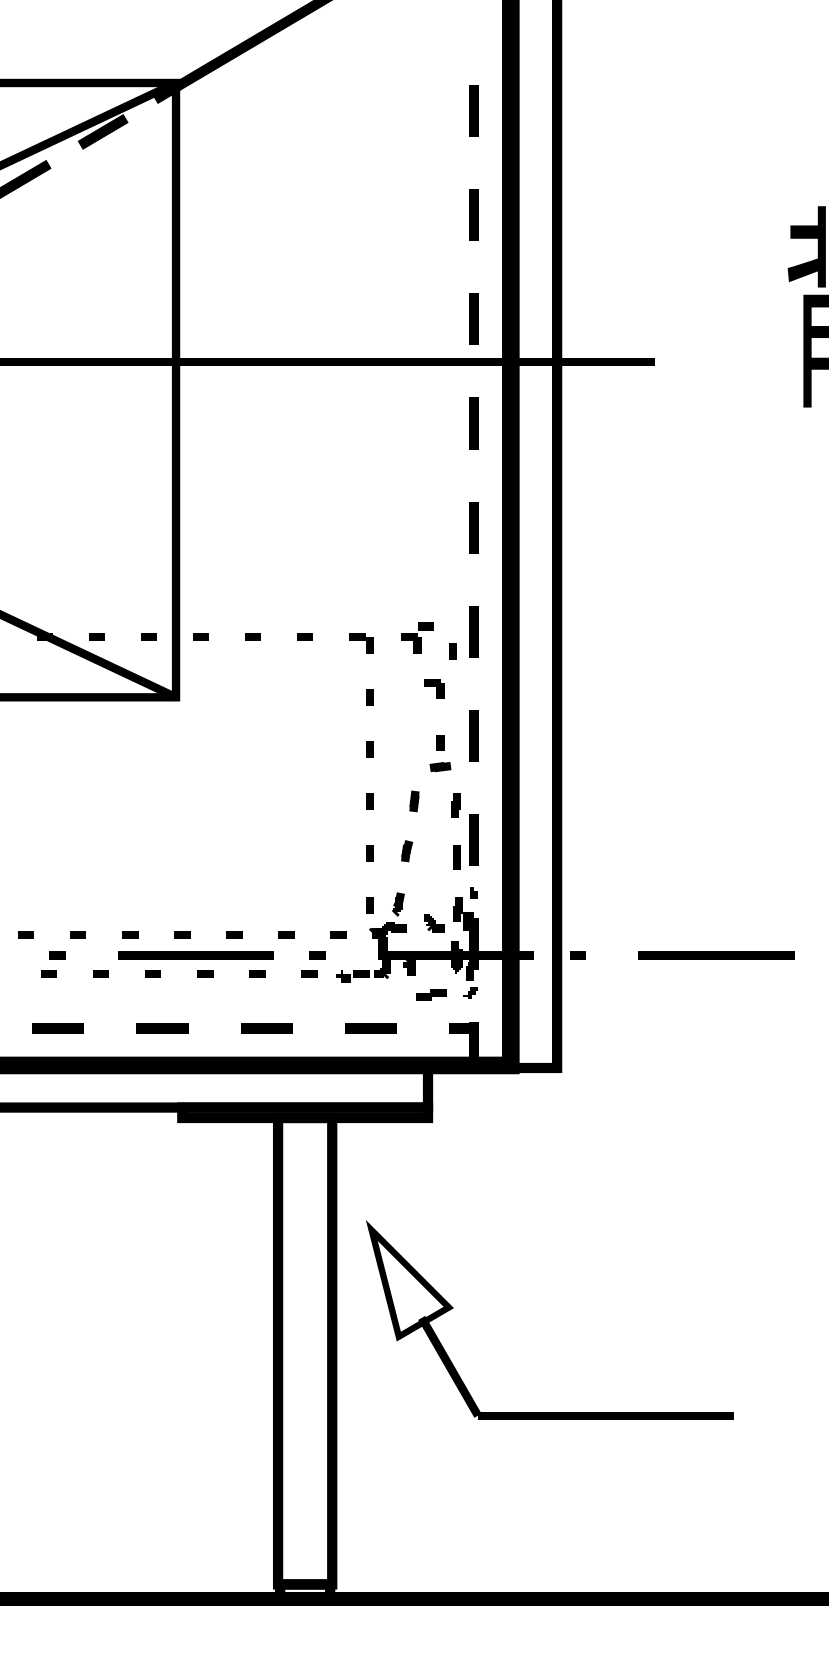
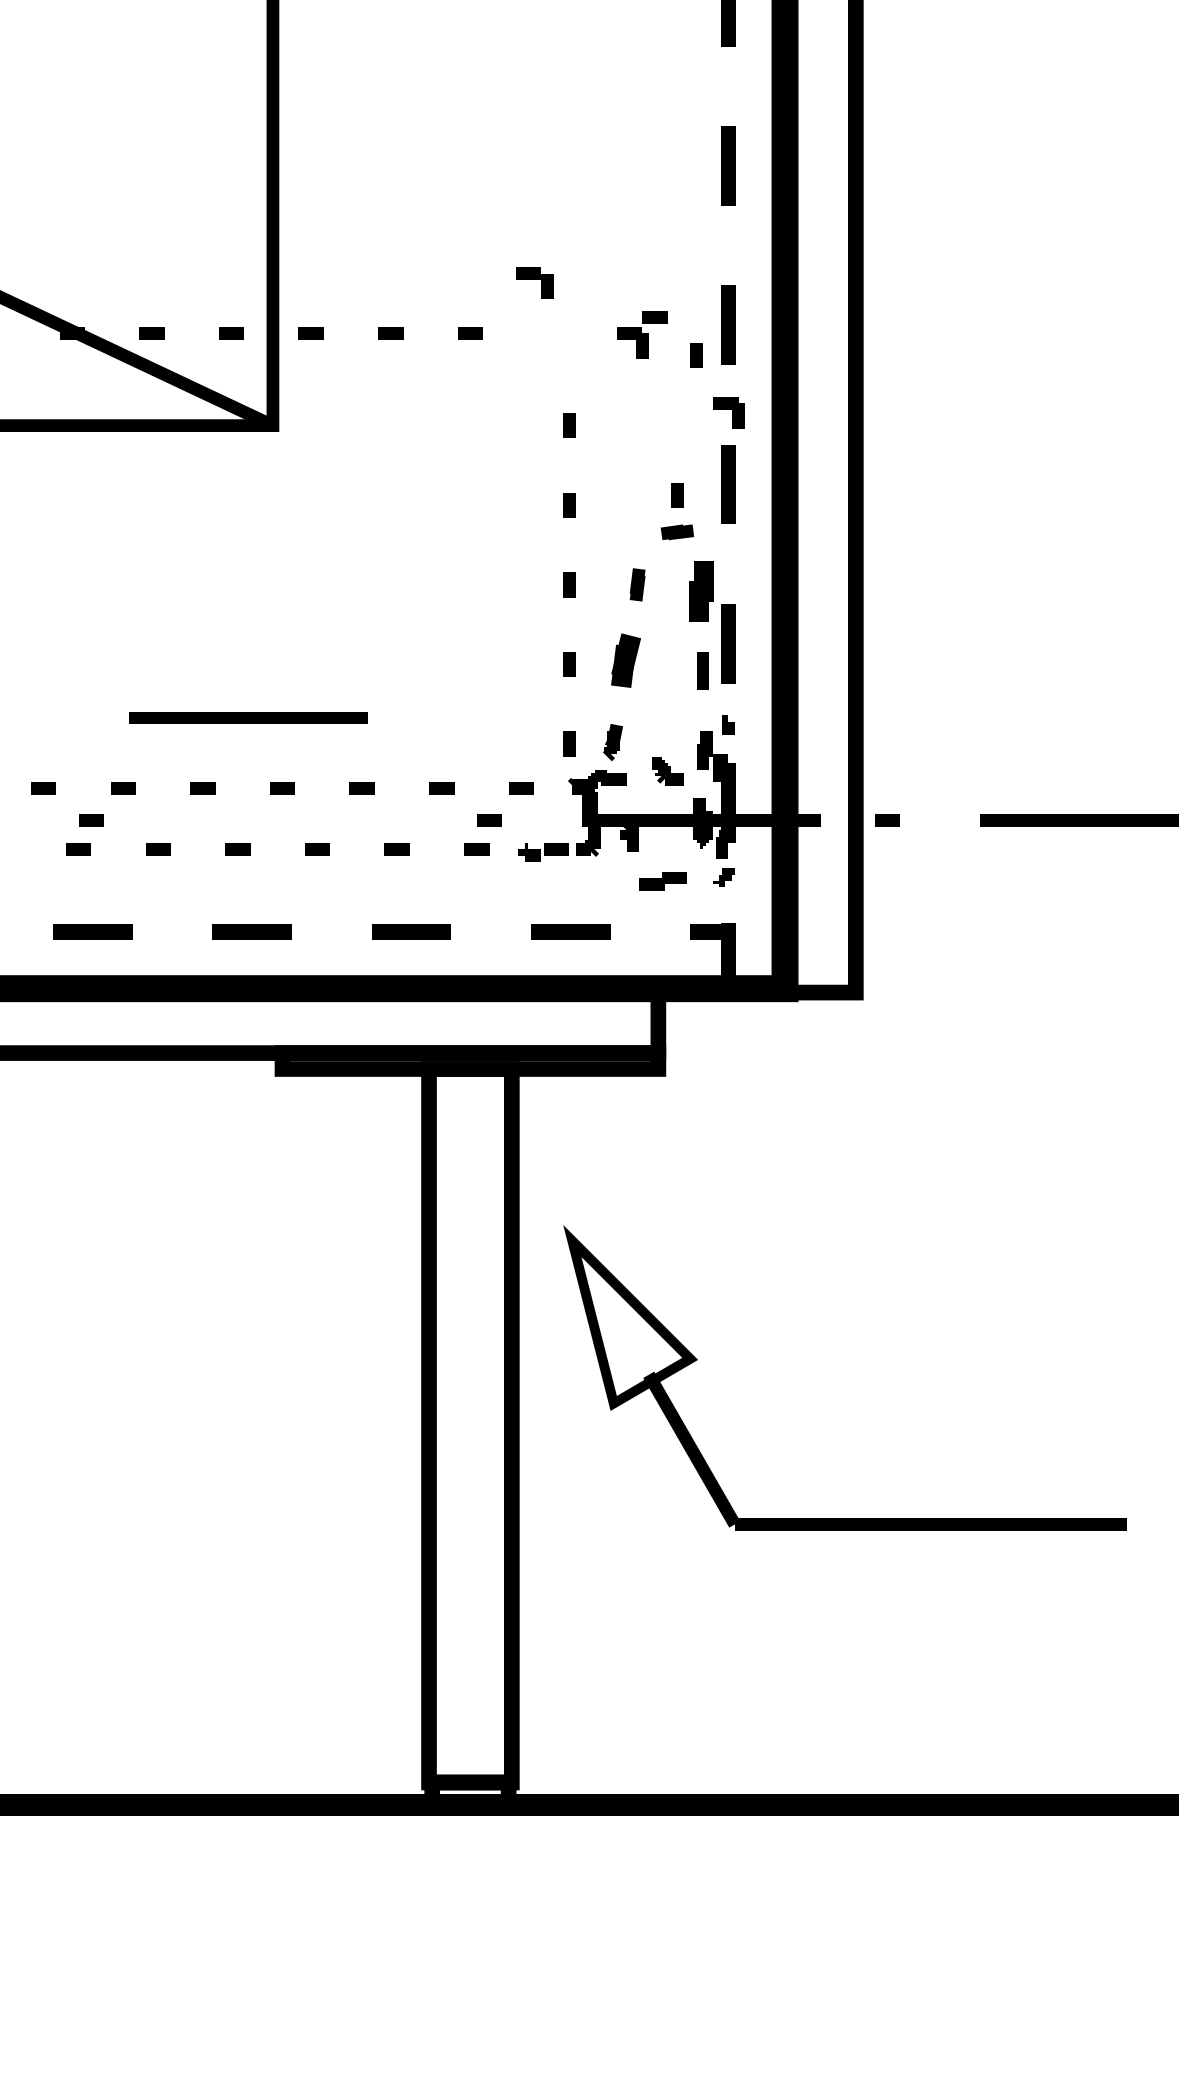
part: (361, 643) -> (535, 283), moved
part: (434, 688) -> (729, 412), moved
part: (455, 805) -> (700, 591), size x1.6
part: (407, 851) -> (626, 661), size x1.6
line: (195, 955) -> (247, 718), moved

